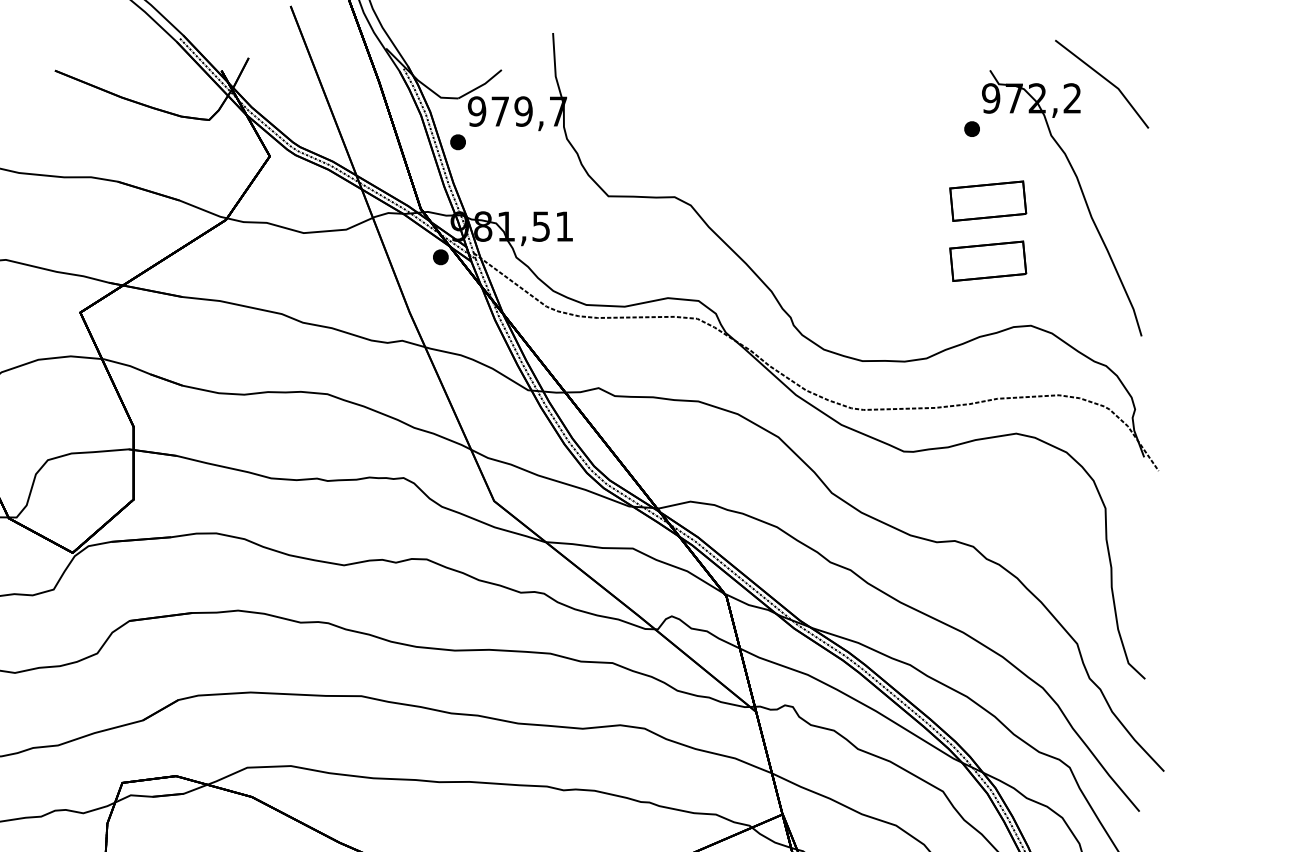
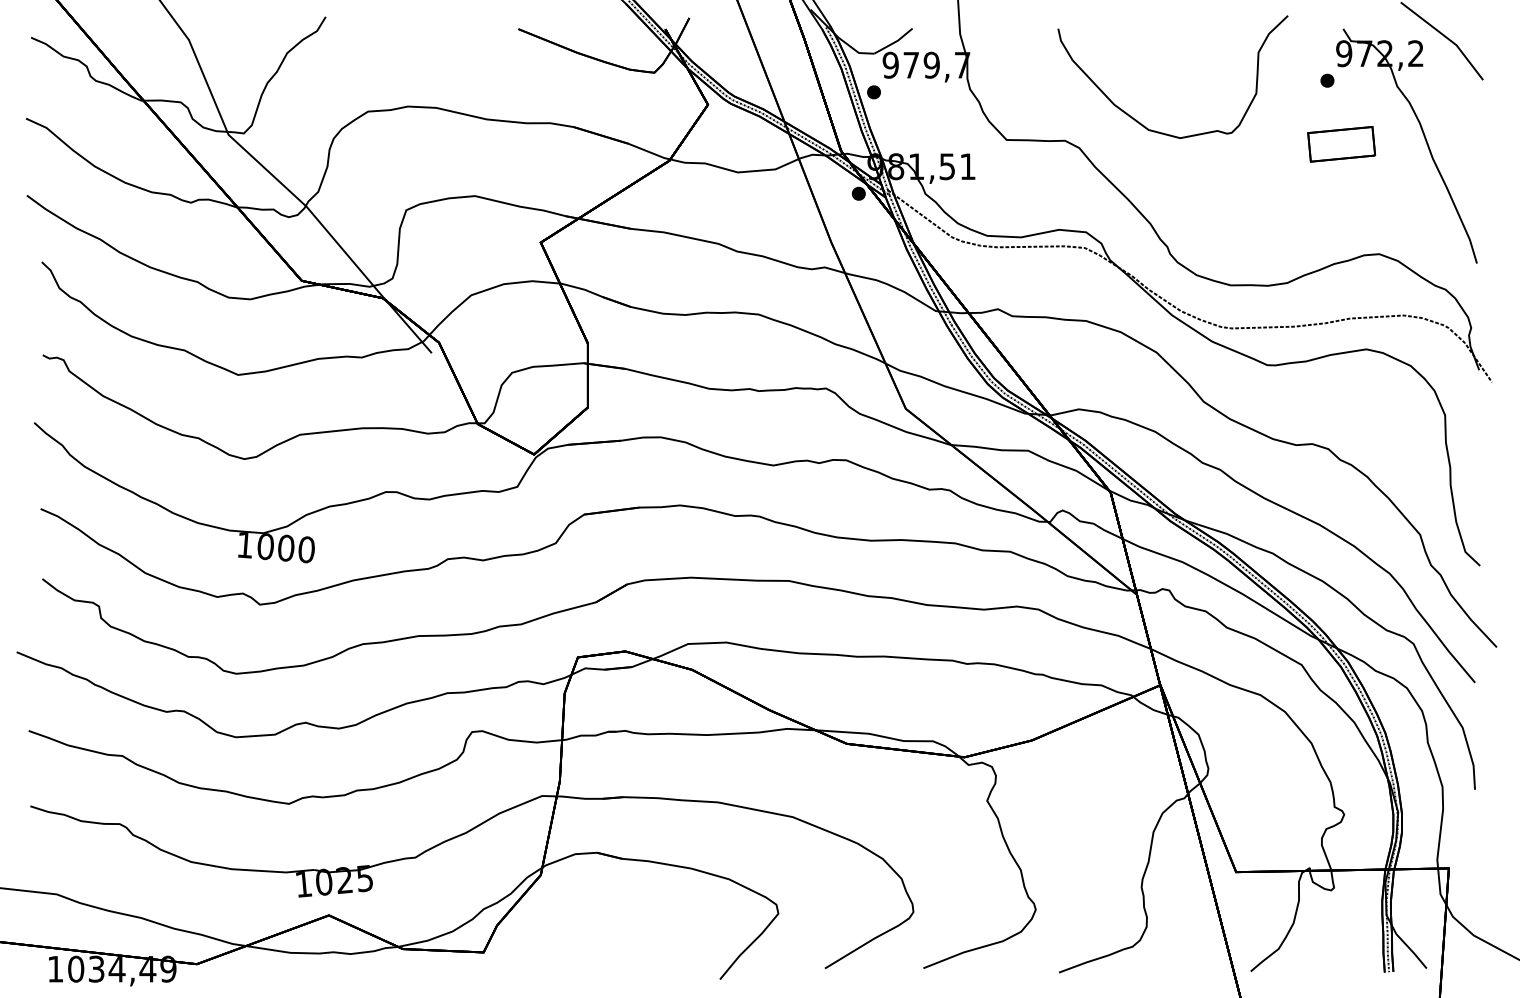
curve: (760, 176) -> (1140, 122), added
part: (988, 261) -> (1341, 197), removed

